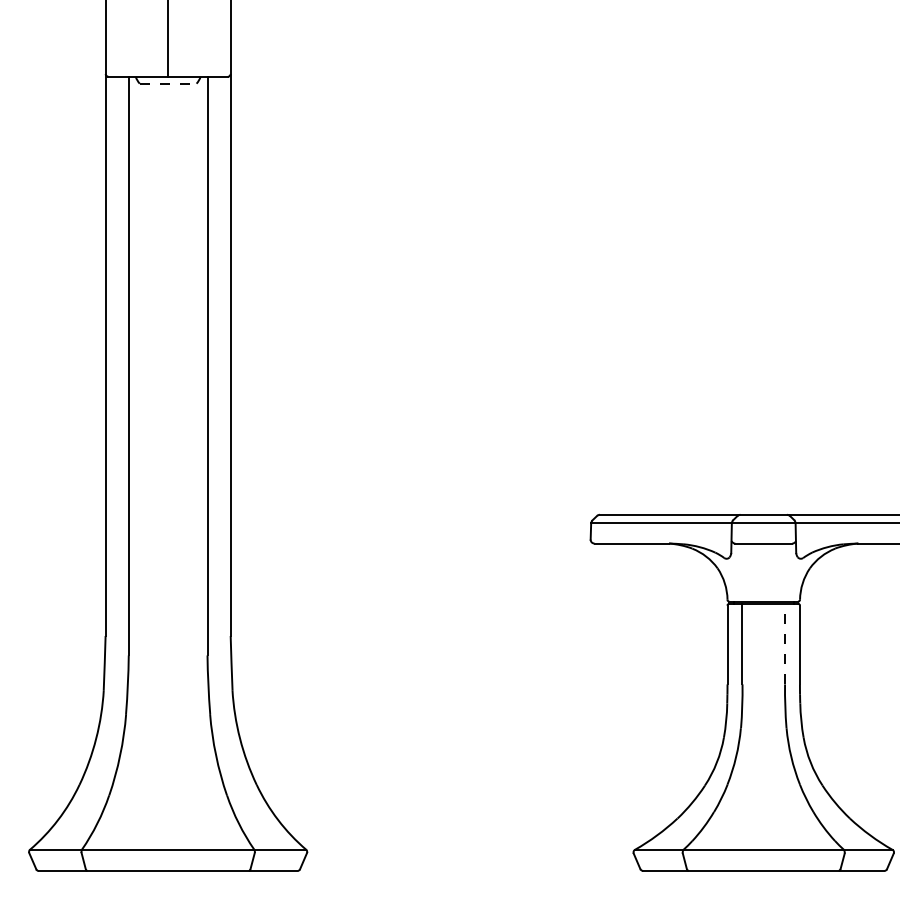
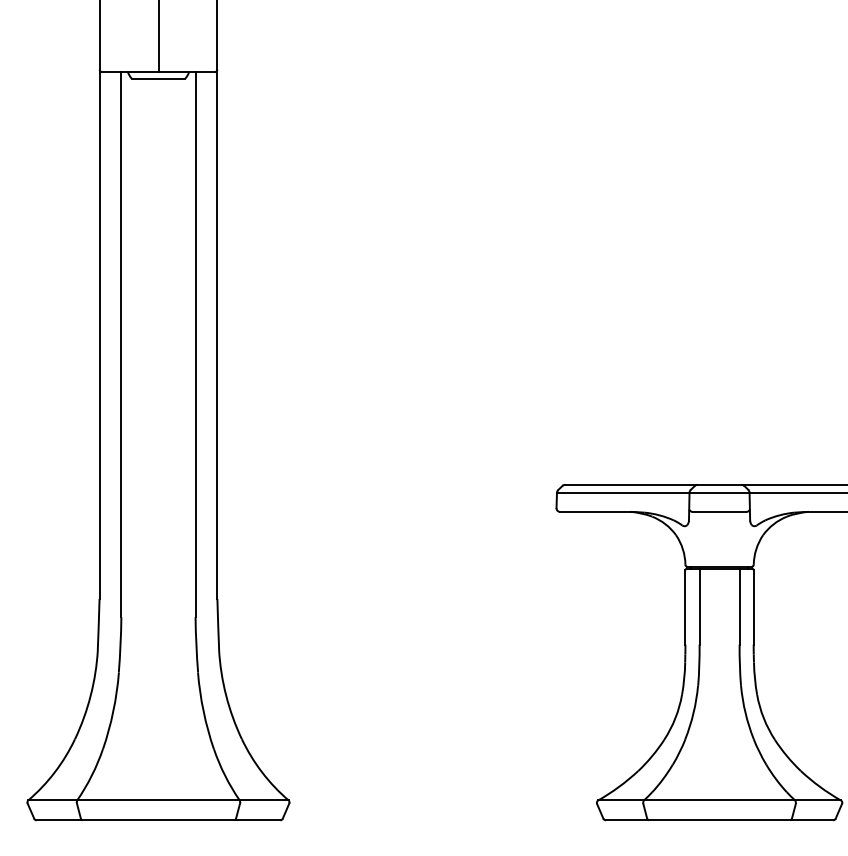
line: (168, 83) -> (158, 78), dashed -> solid
line: (784, 643) -> (739, 606), dashed -> solid

